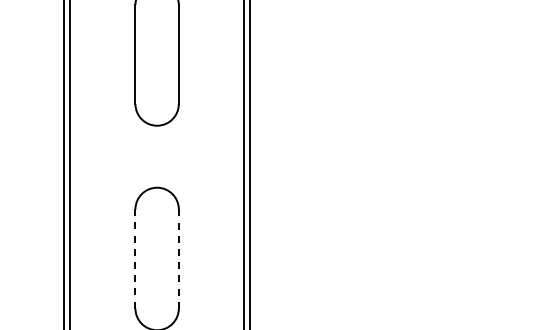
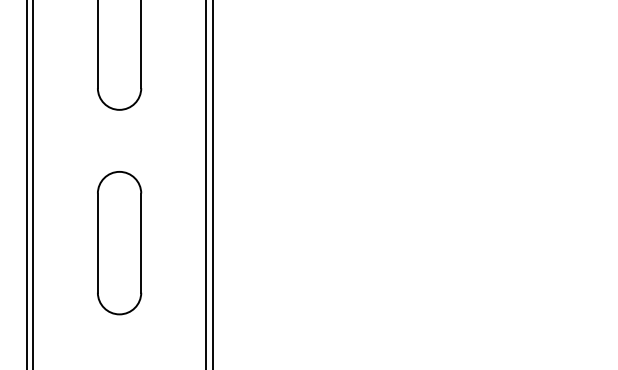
line: (135, 259) -> (97, 243), dashed -> solid
line: (179, 259) -> (141, 243), dashed -> solid

